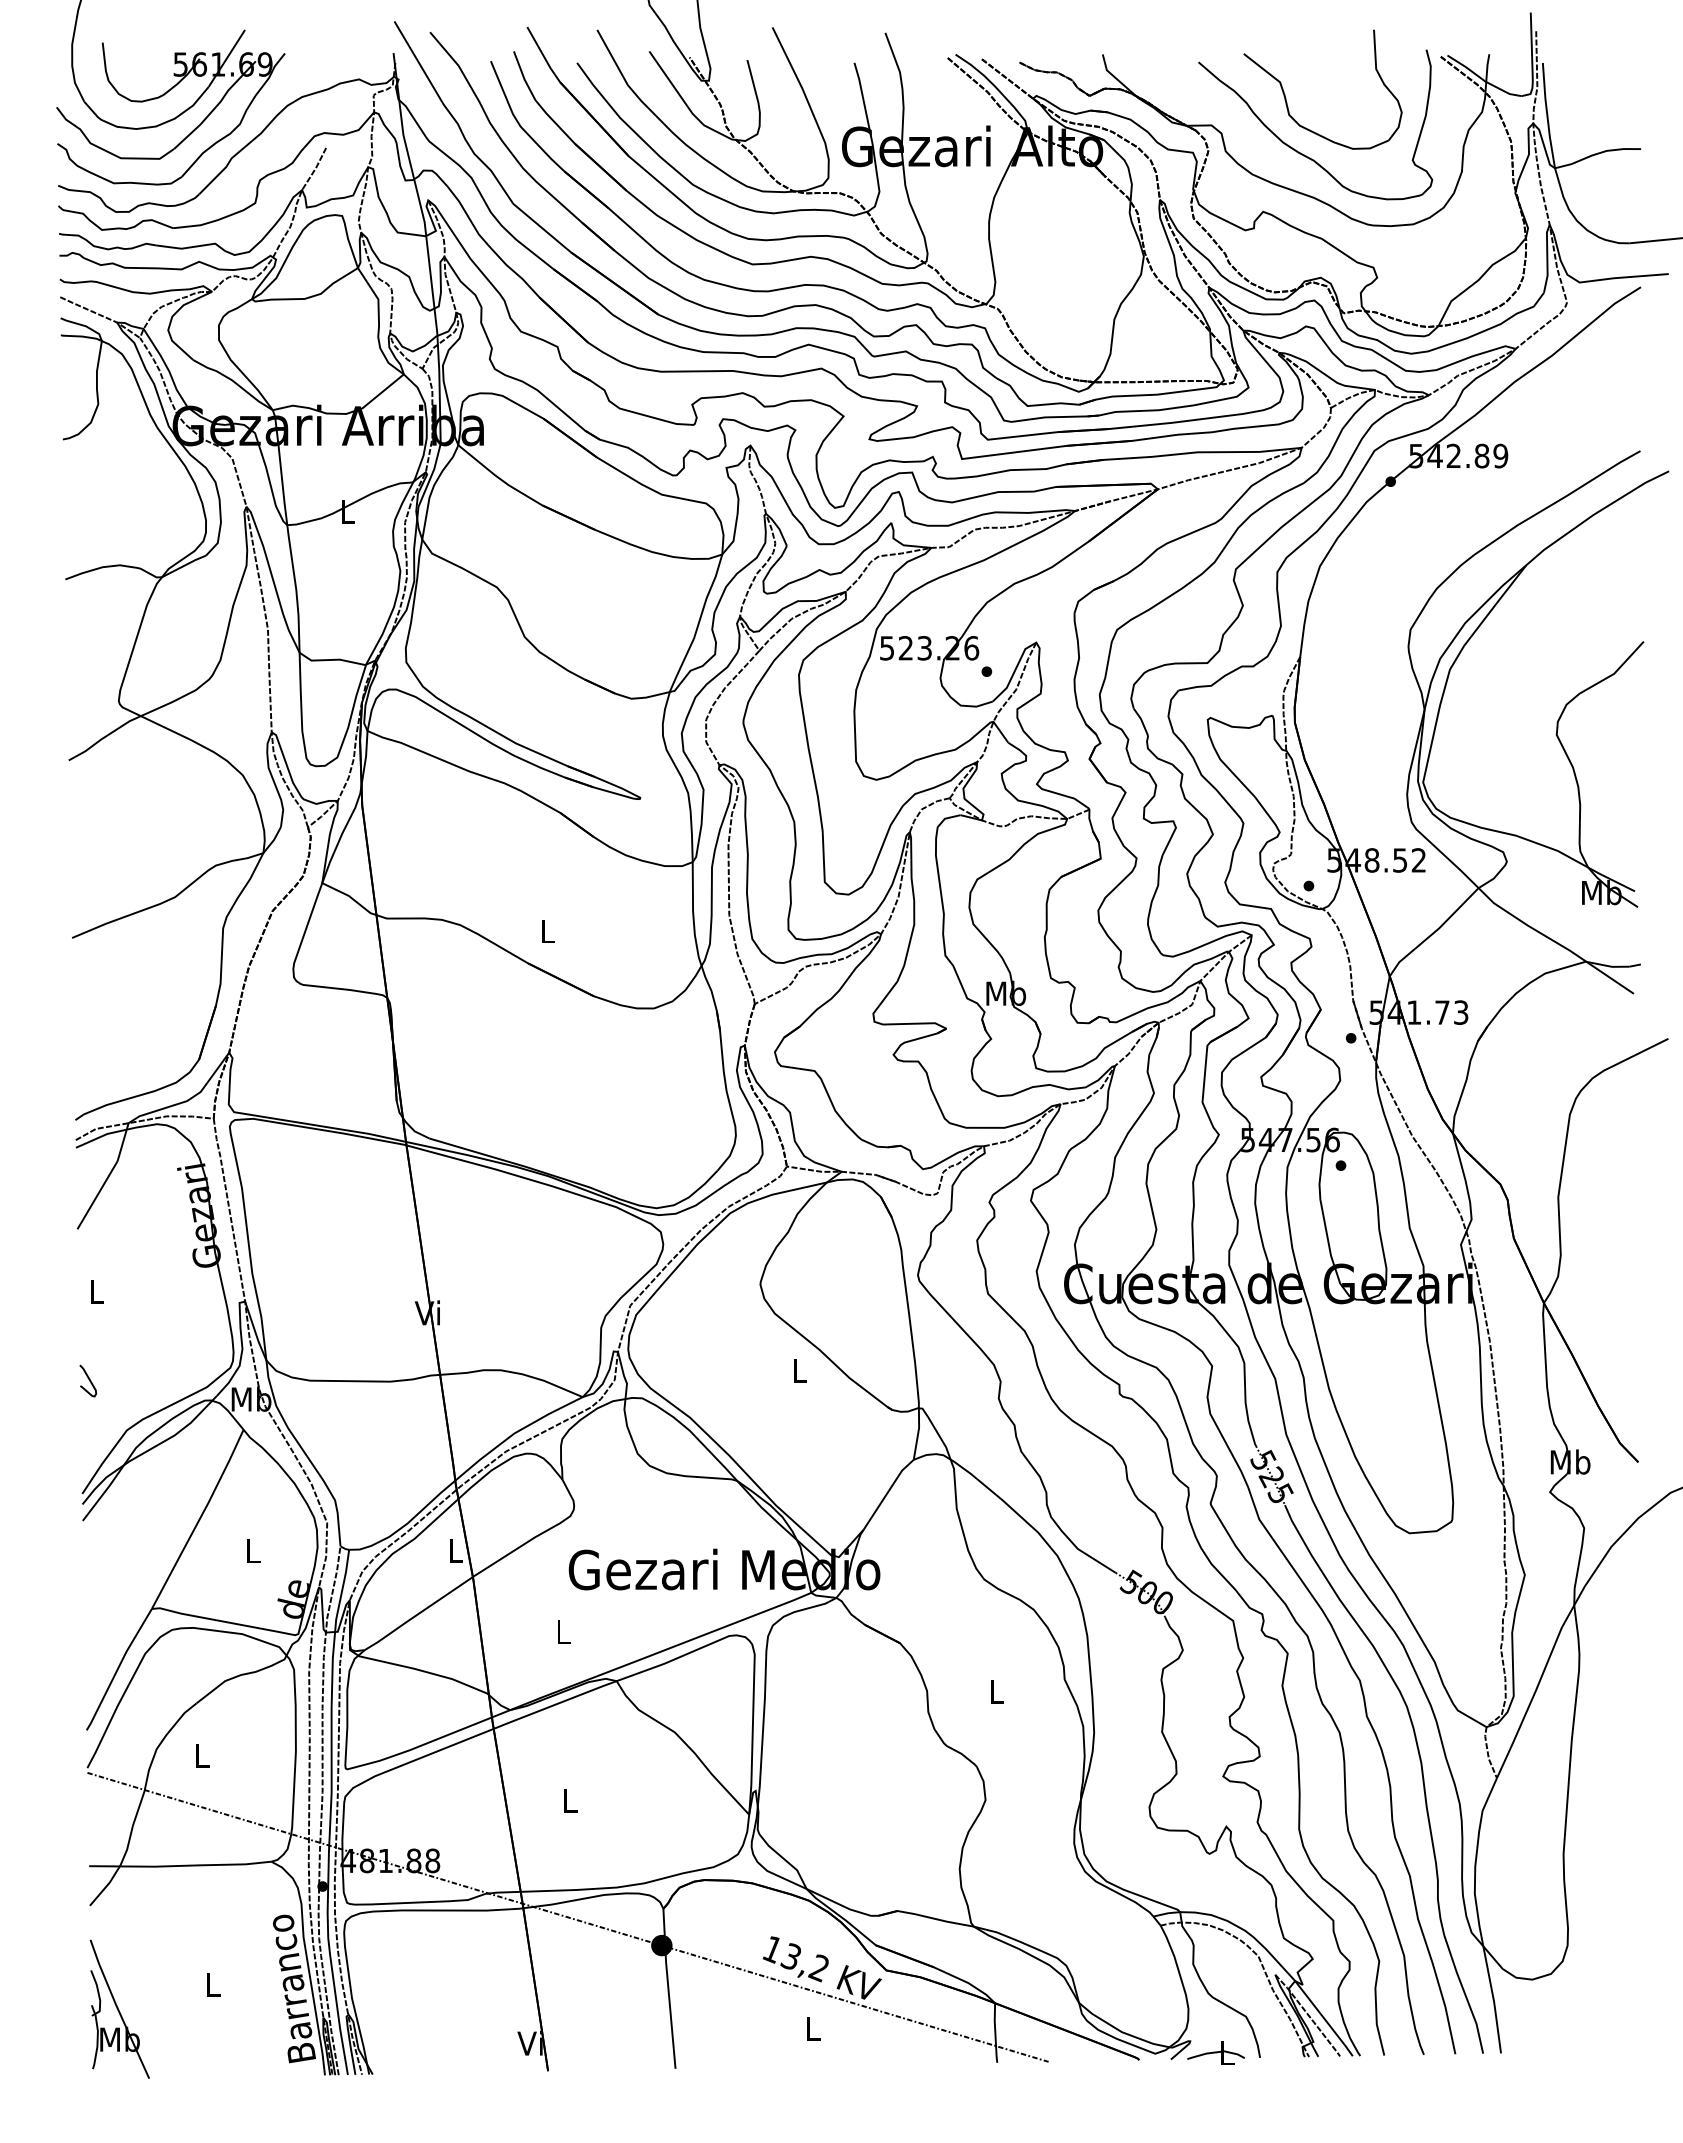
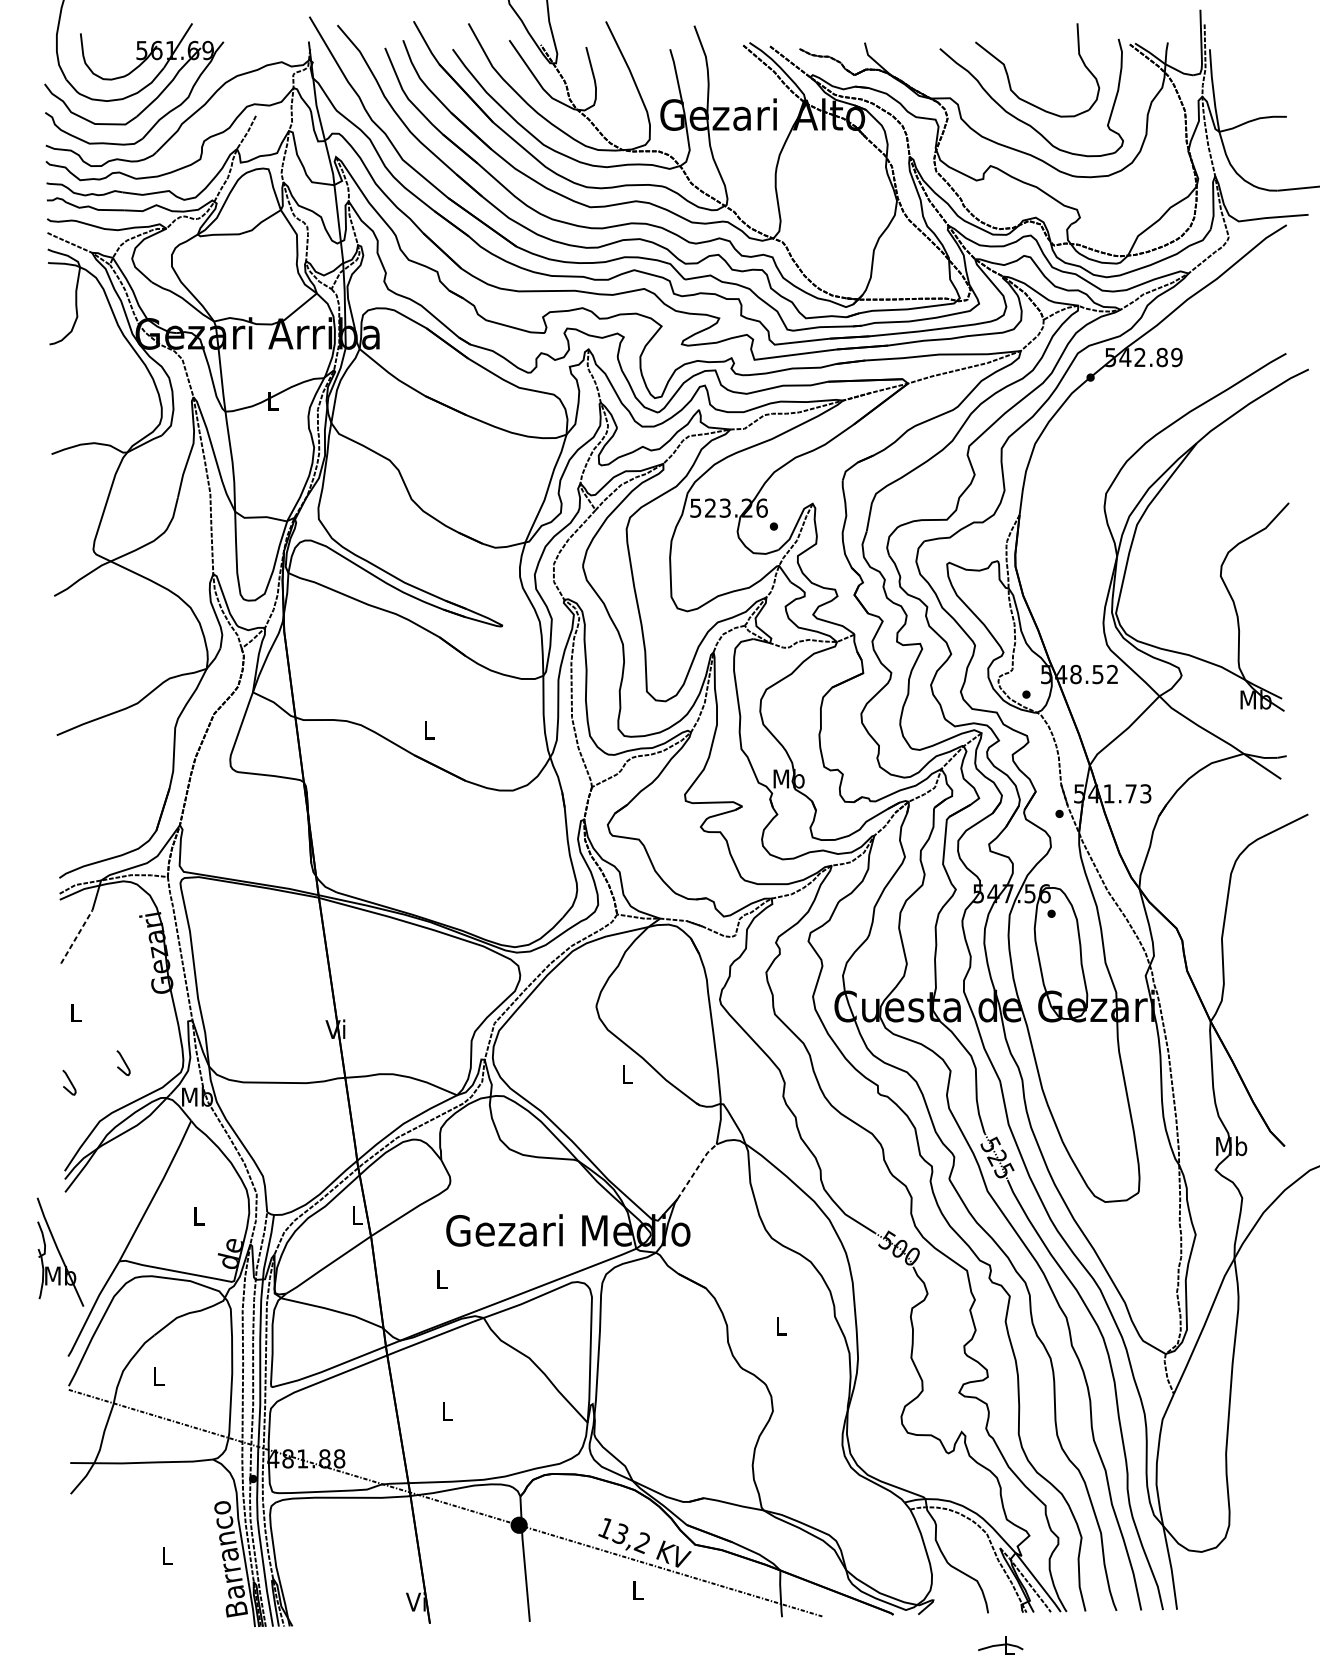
line: (97, 1195) -> (76, 937), solid -> dashed
curve: (157, 1354) -> (123, 1061), added
line: (887, 1493) -> (696, 1170), solid -> dashed
part: (119, 2008) -> (60, 1251), moved
part: (1215, 2052) -> (1000, 1645), moved

